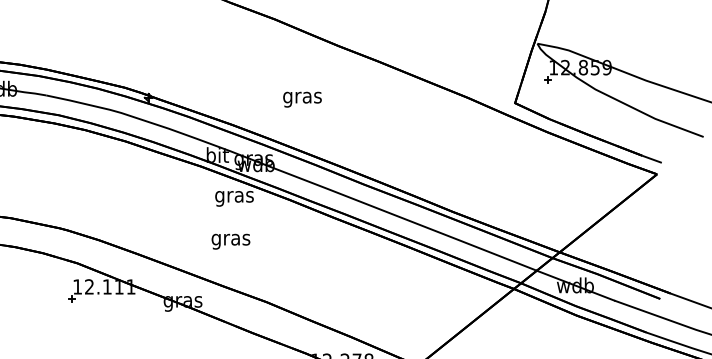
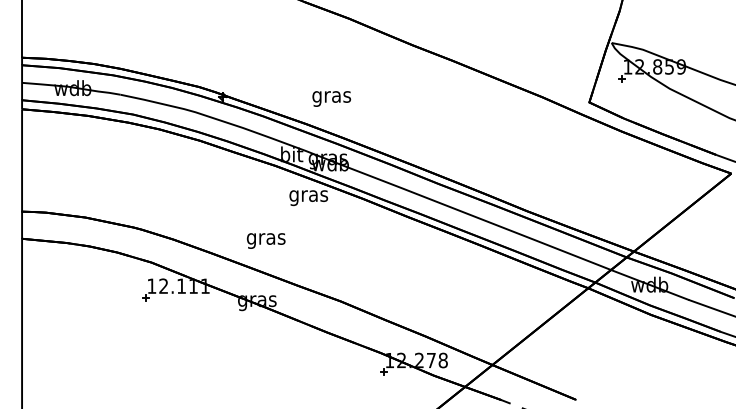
text: (302, 99) -> (331, 98), moved
text: (231, 241) -> (266, 240), moved

